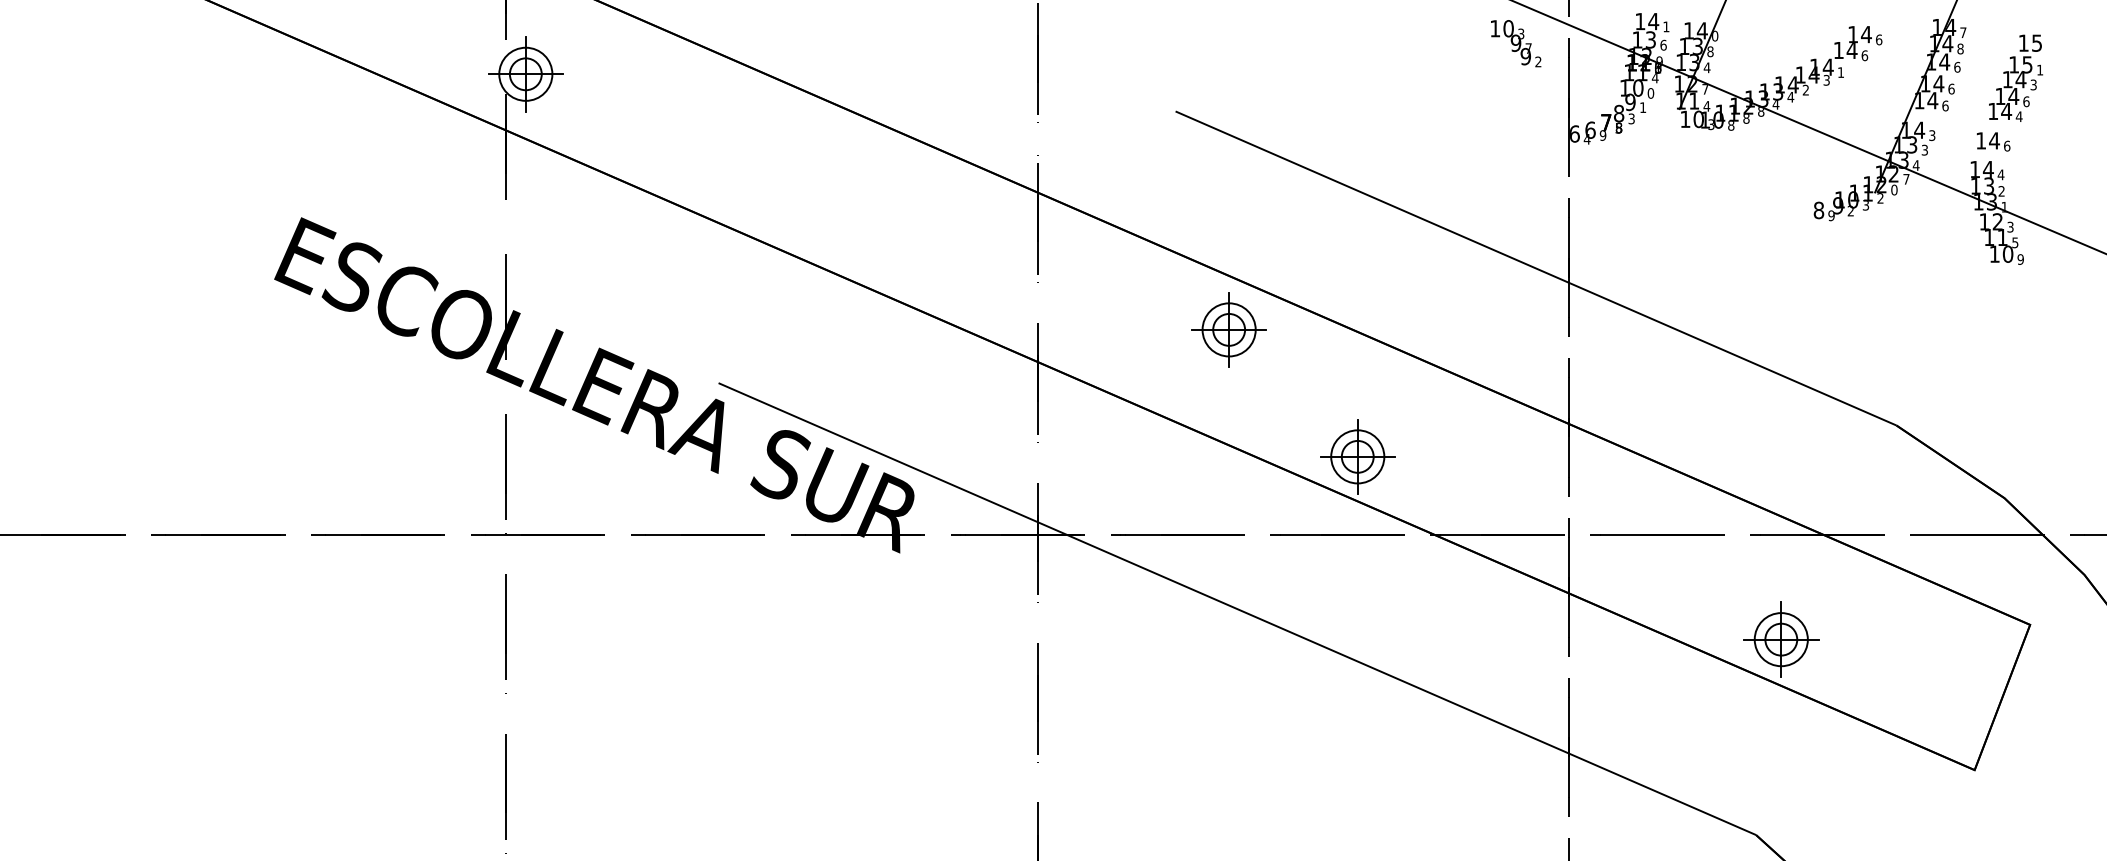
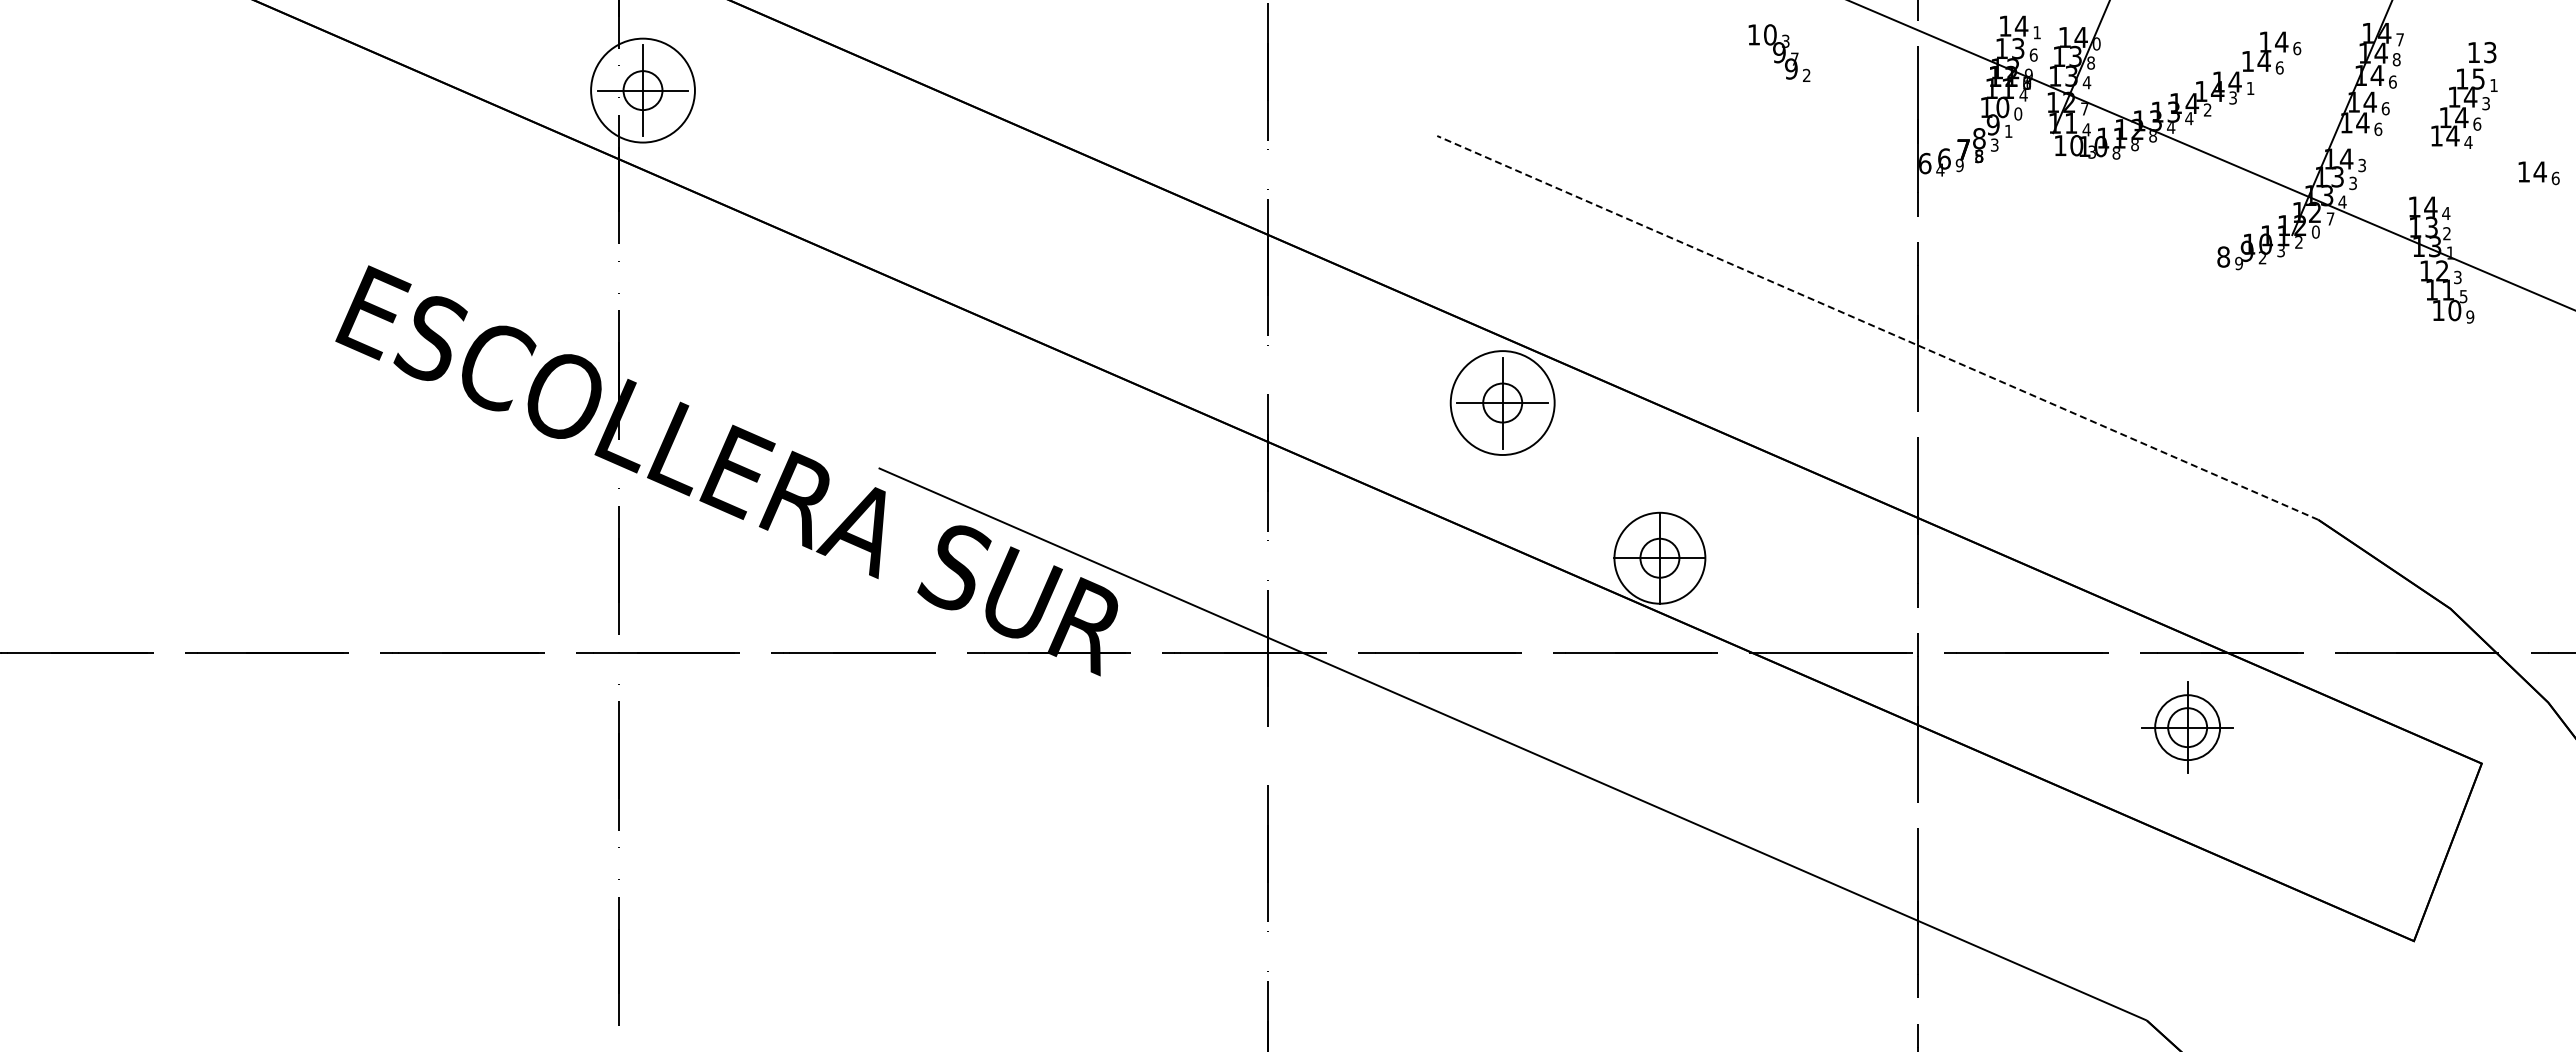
text: (2037, 42) -> (2490, 51), 15 -> 13
text: (1516, 43) -> (1779, 52), moved
circle: (525, 74) -> (642, 90), size x1.6
text: (1993, 142) -> (2538, 173), moved
line: (1535, 268) -> (1877, 327), solid -> dashed
circle: (1228, 329) -> (1502, 402), size x1.6
circle: (1357, 456) -> (1659, 557), size x1.4
part: (1781, 639) -> (2187, 727), moved

